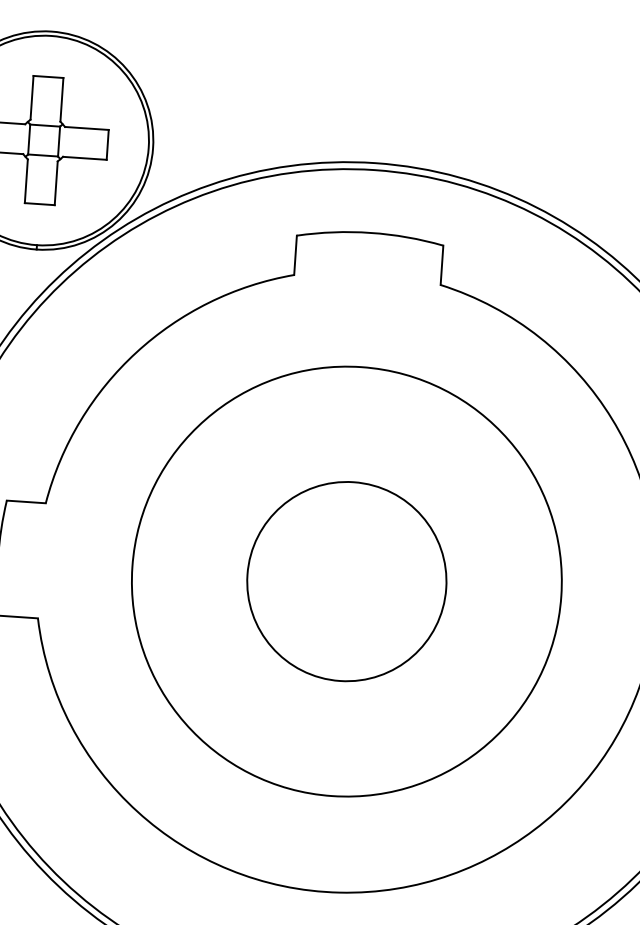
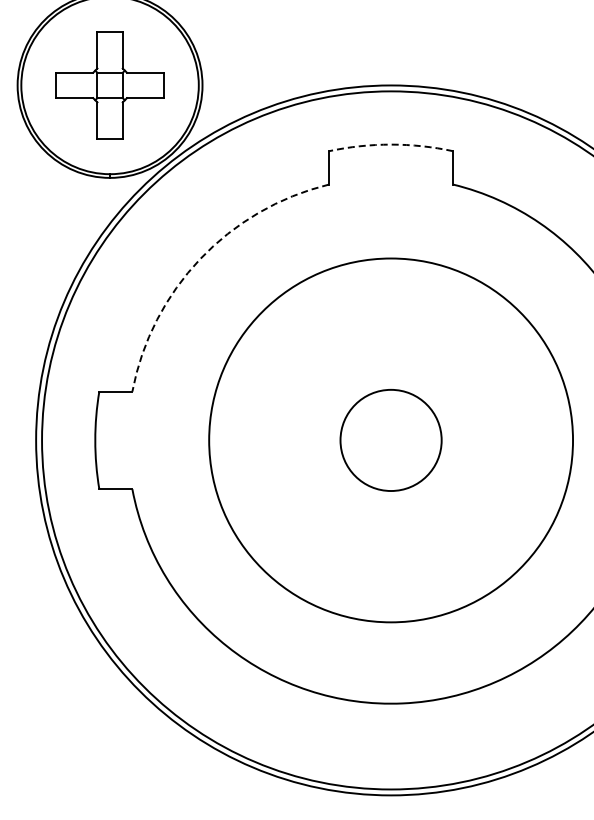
arc: (371, 232) -> (391, 144), solid -> dashed
arc: (136, 353) -> (200, 259), solid -> dashed
circle: (346, 581) -> (390, 440), size x0.6

